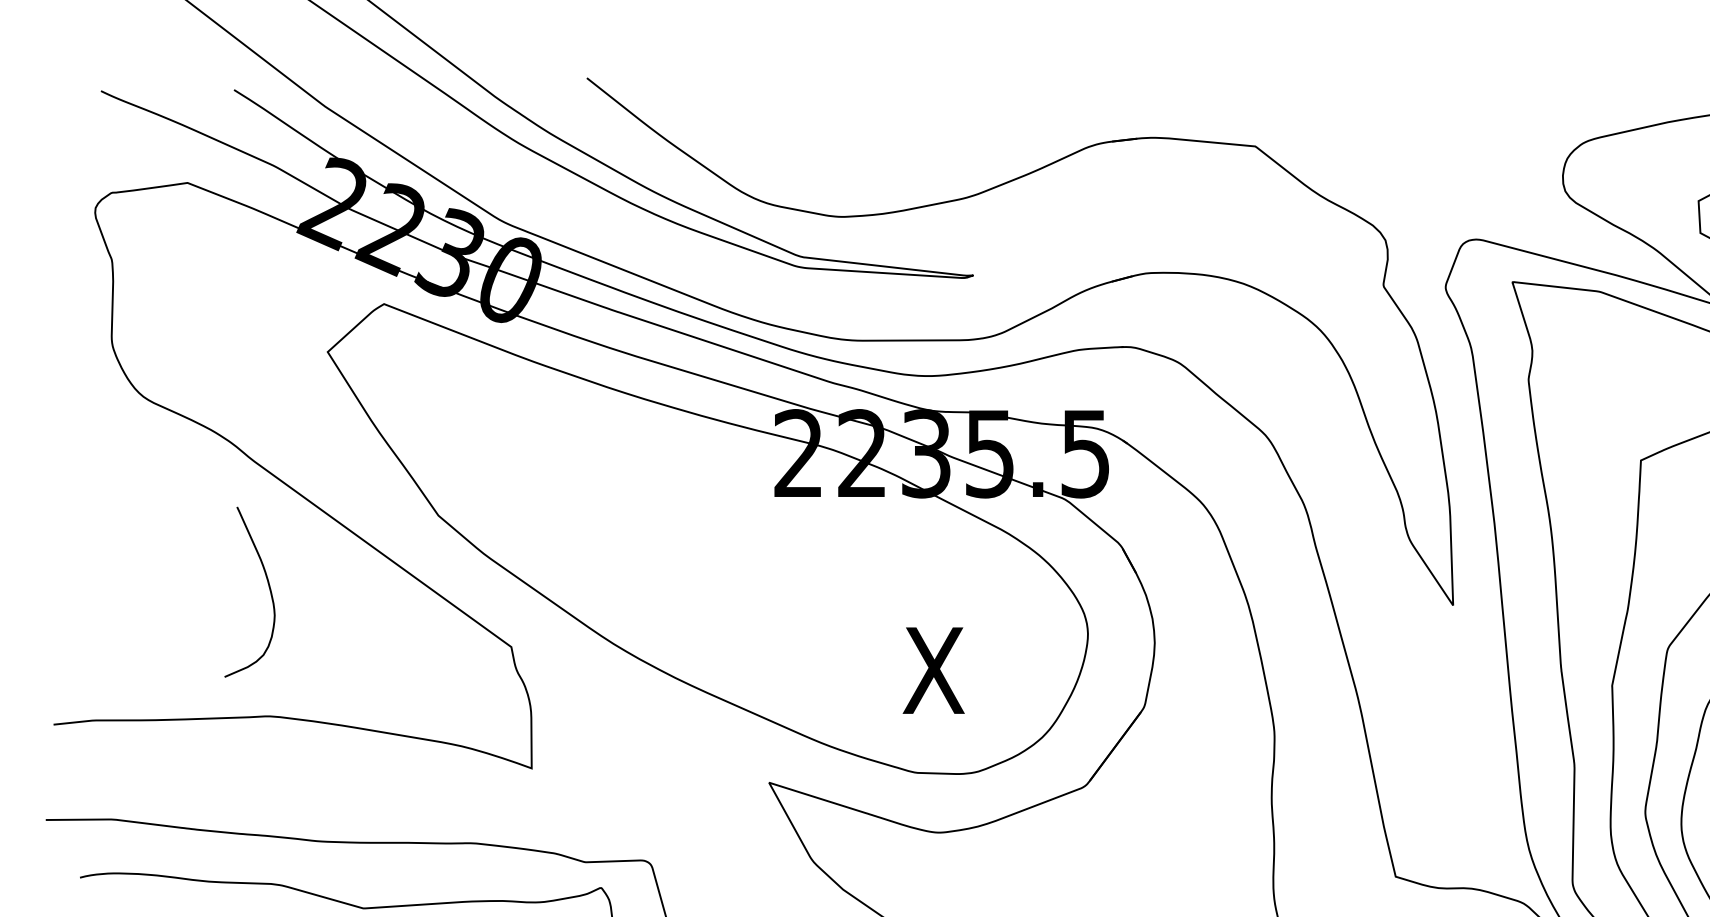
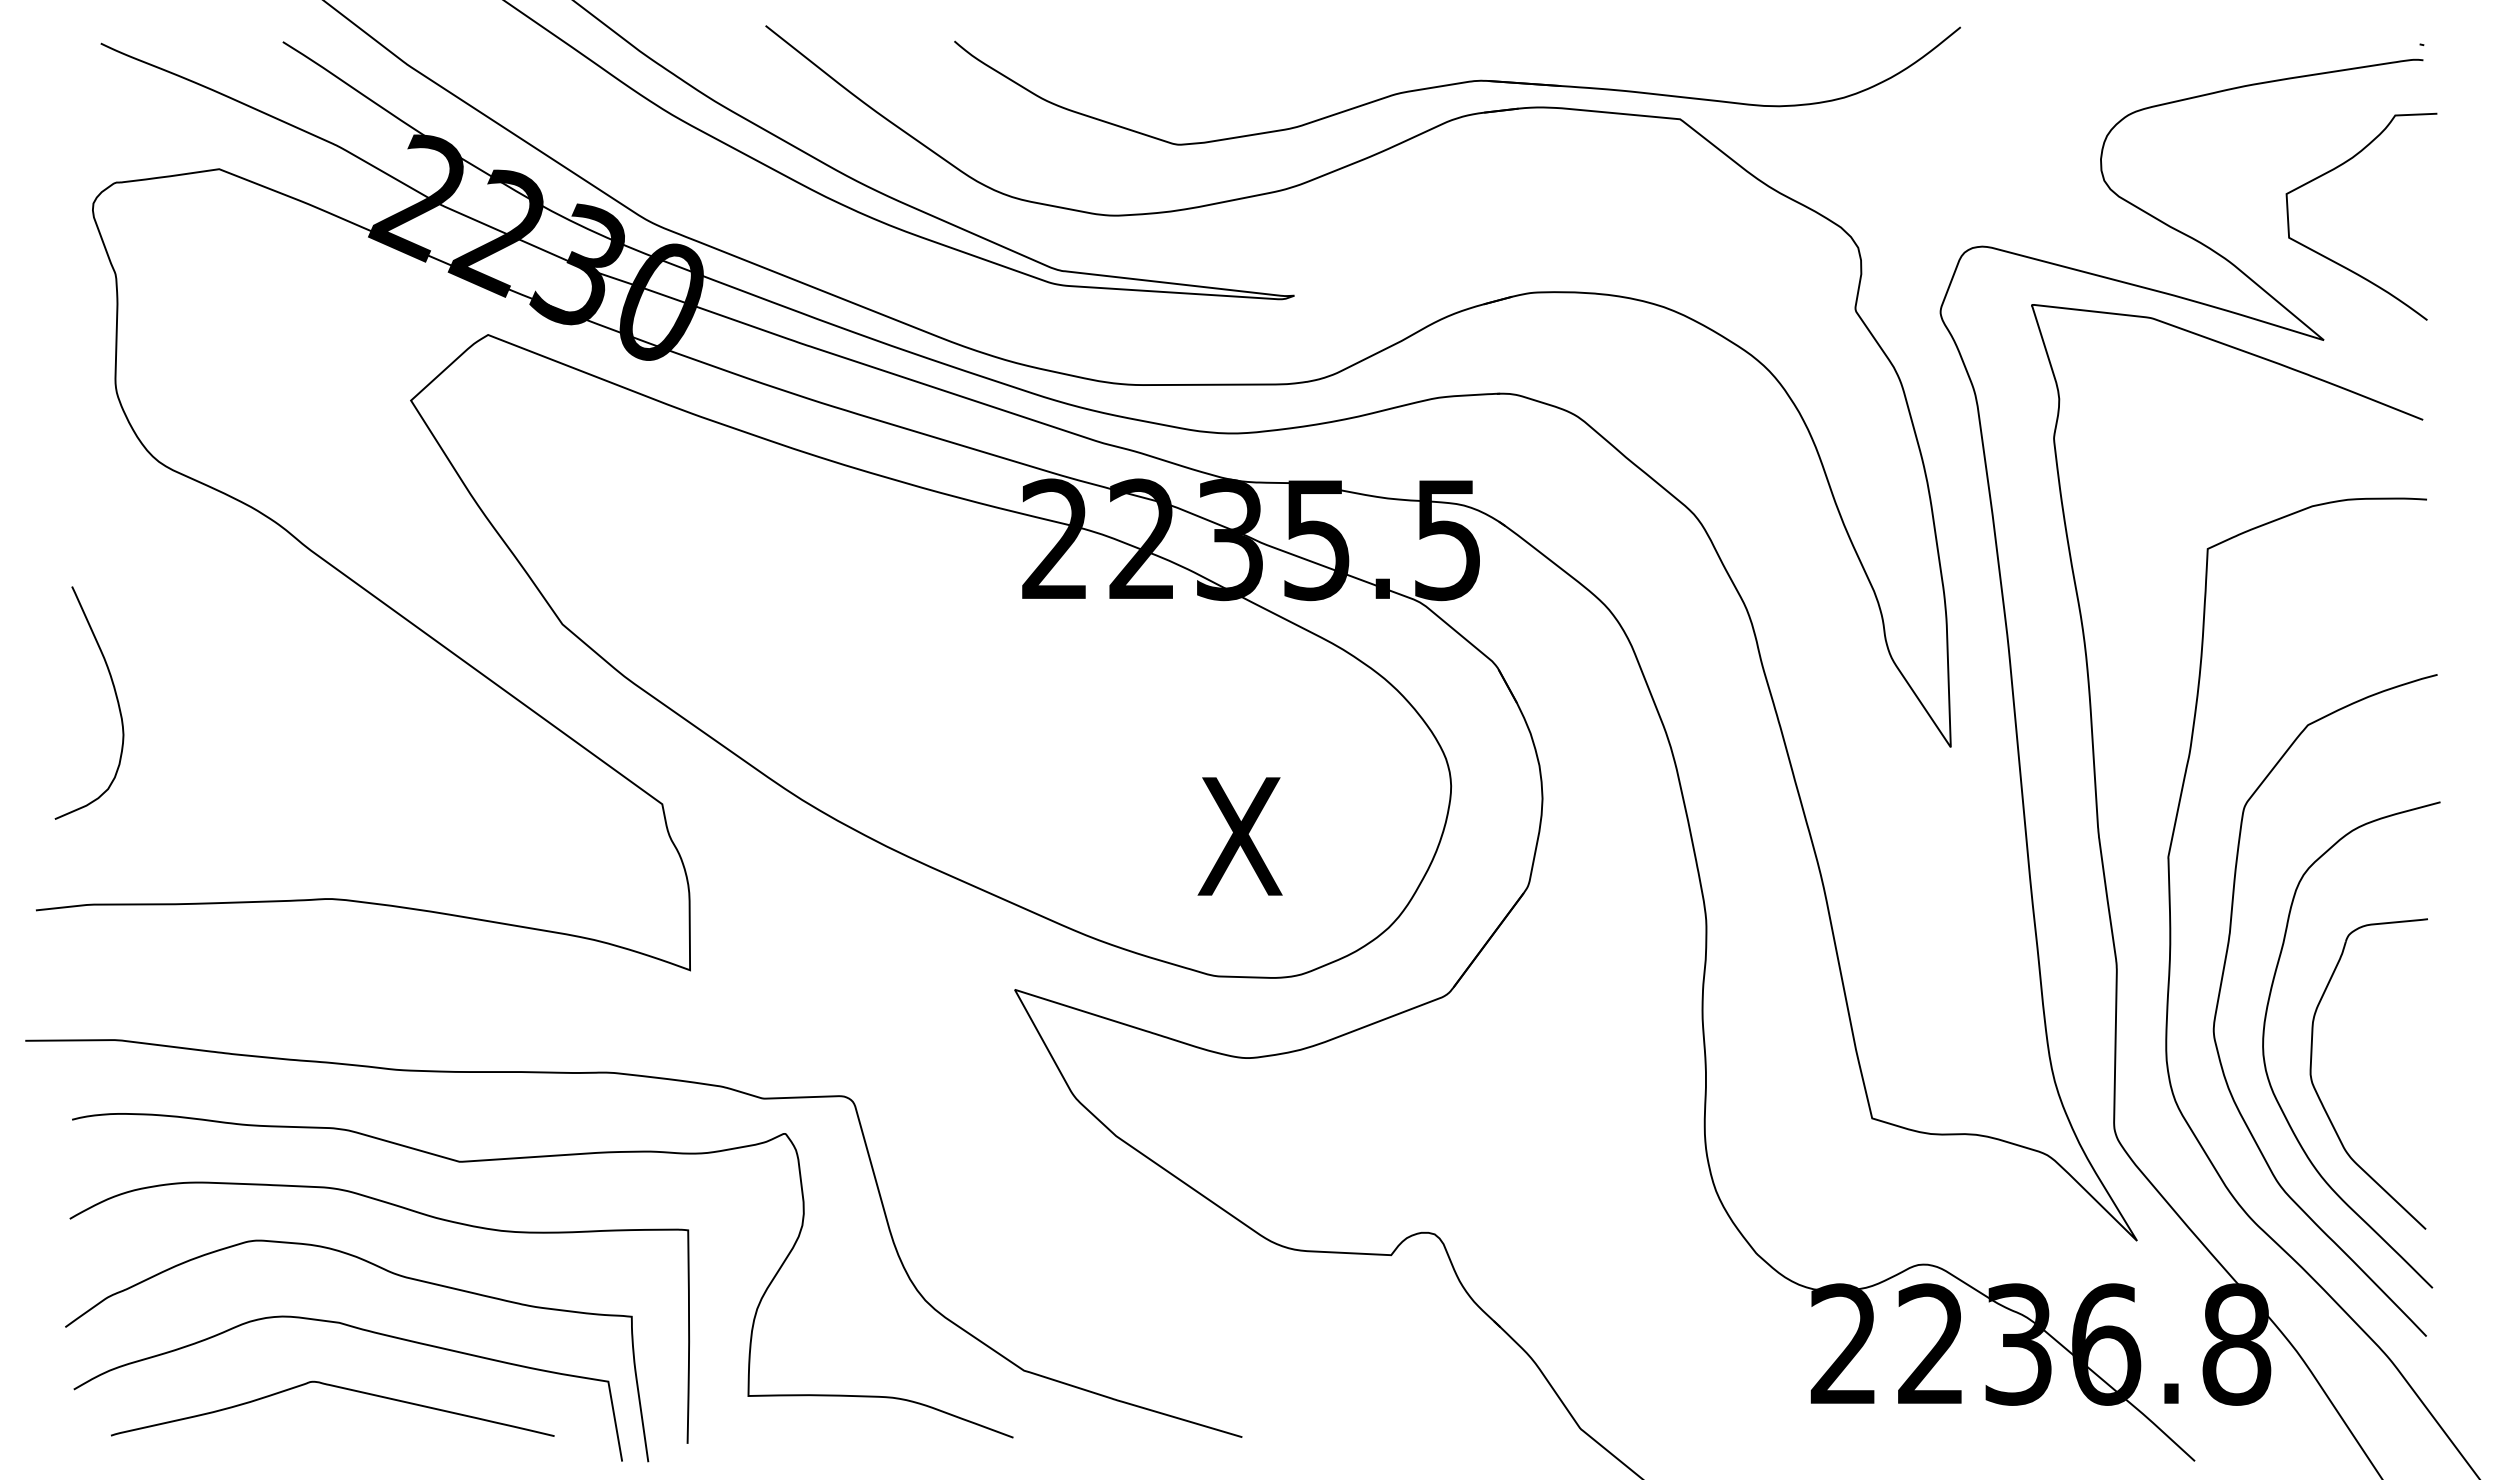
part: (1092, 121) -> (1457, 85), added
curve: (268, 587) -> (115, 696), moved

